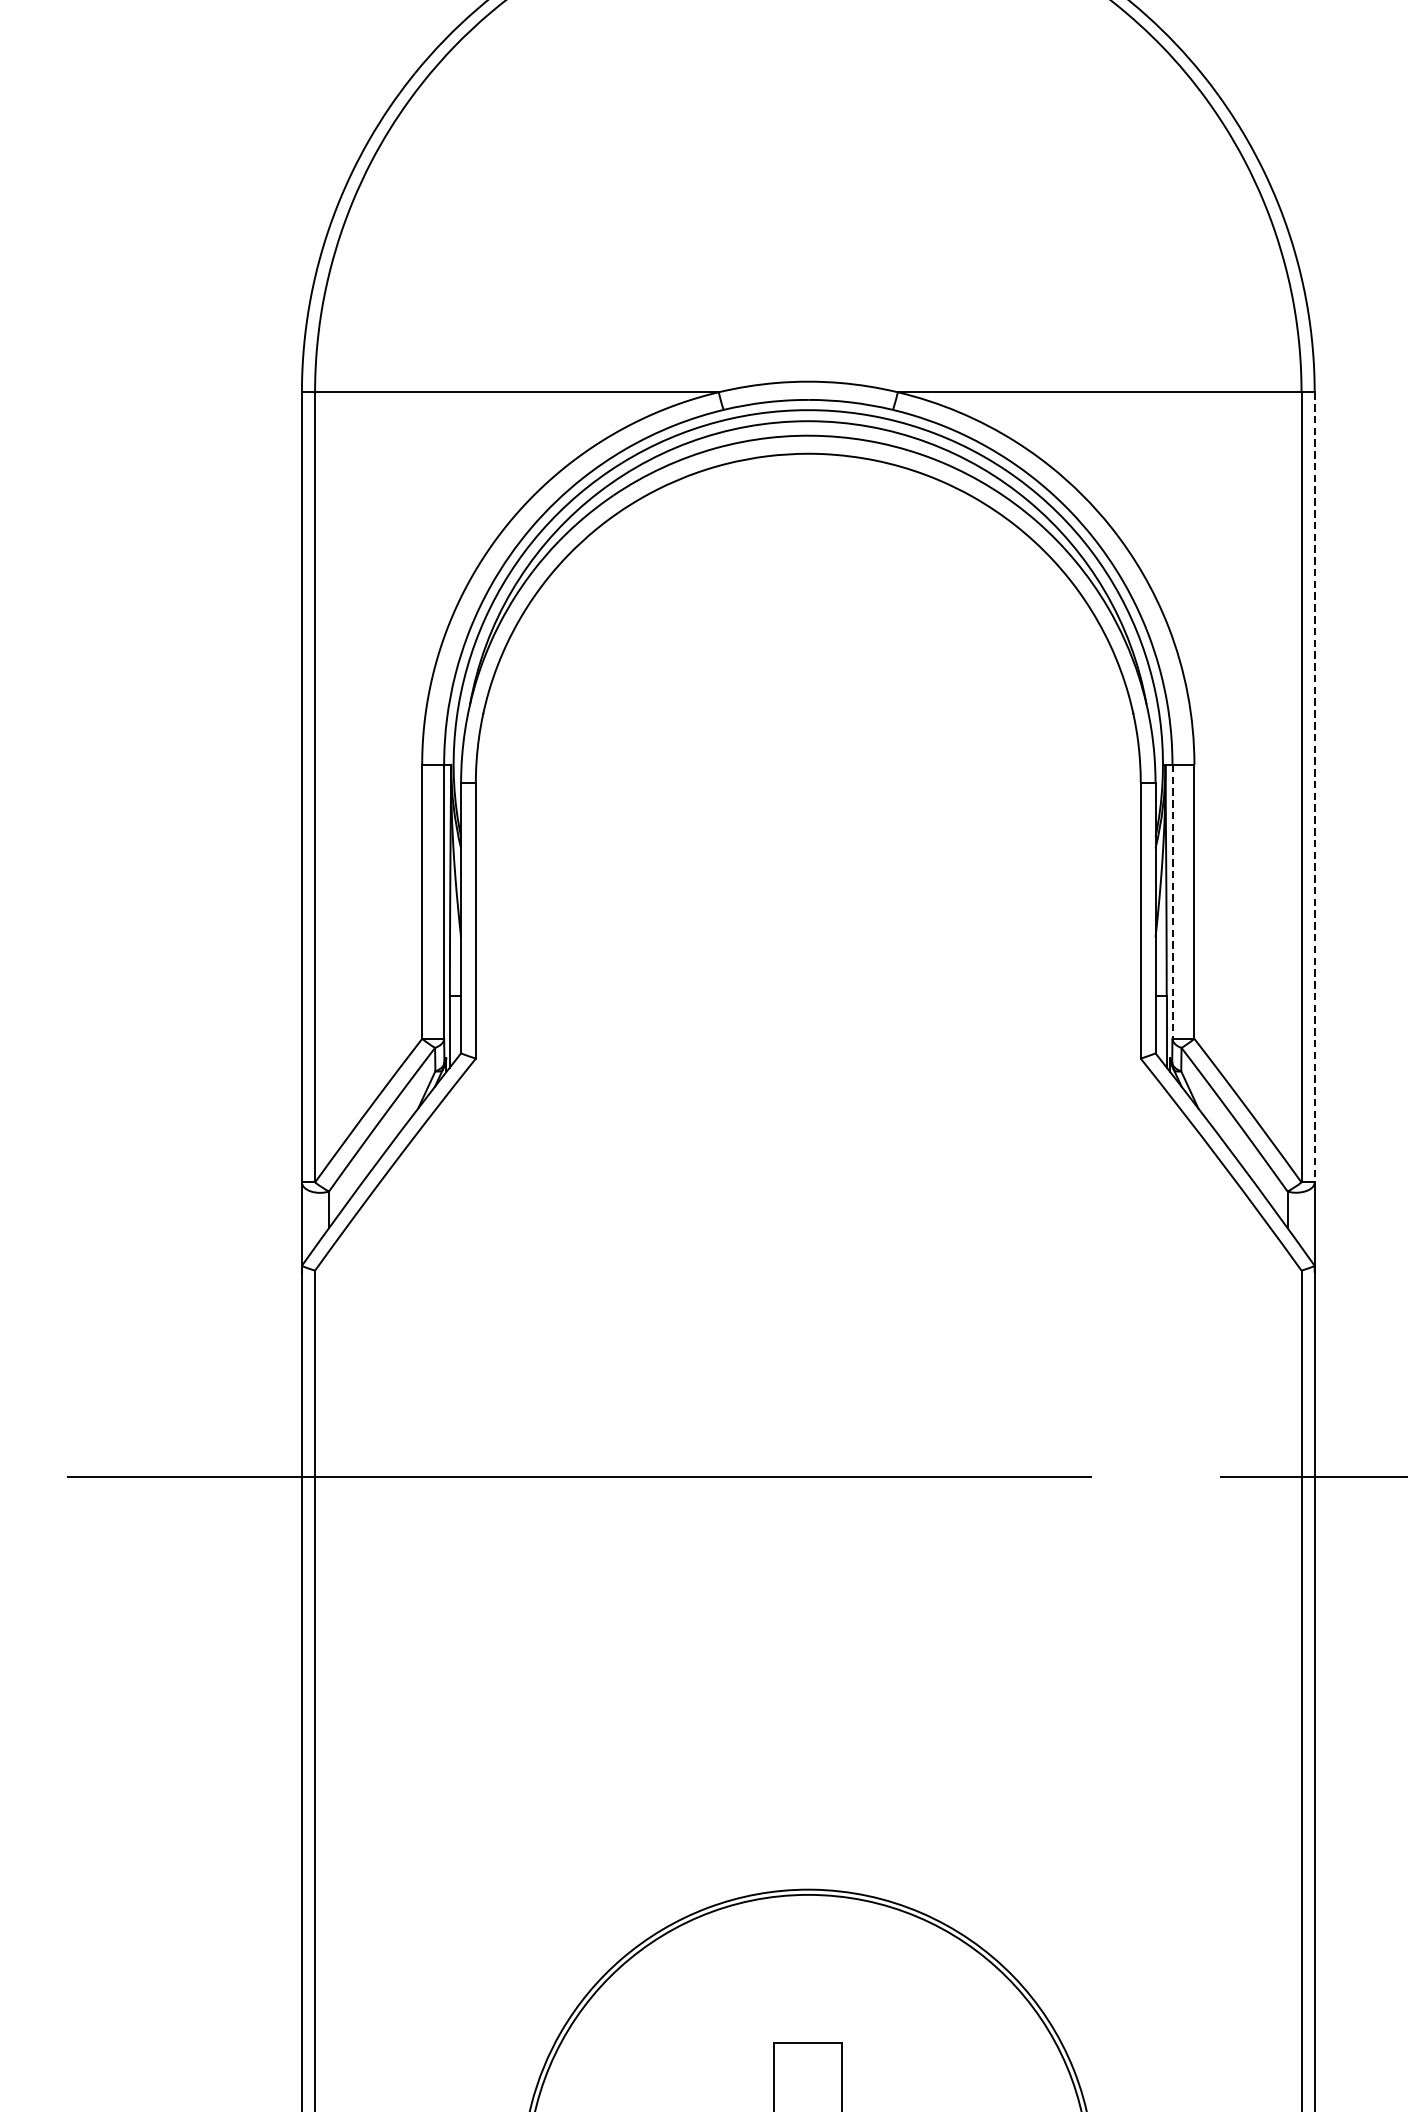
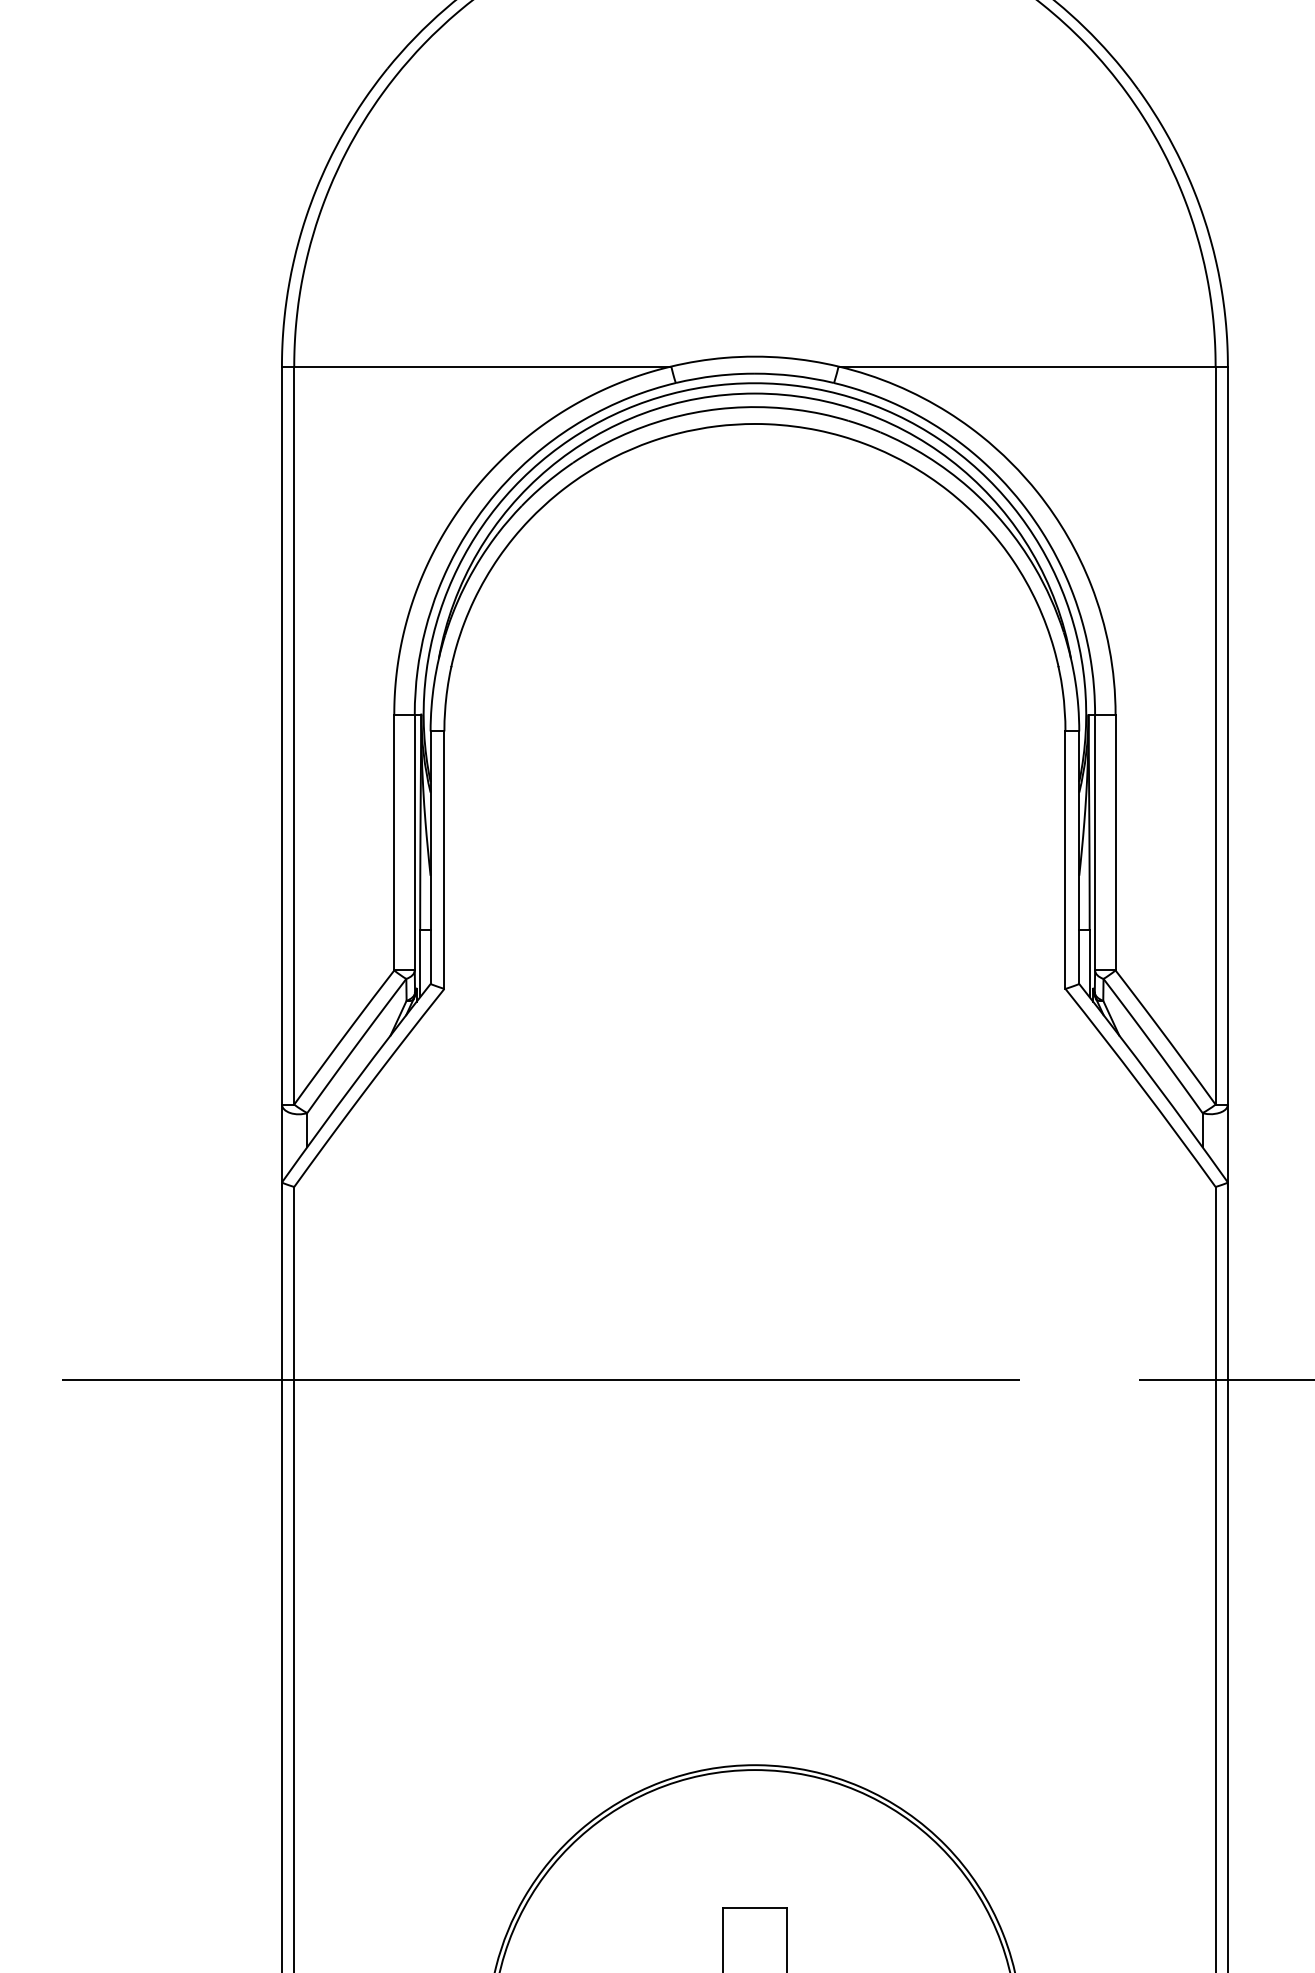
line: (1314, 788) -> (1227, 736), dashed -> solid
line: (1172, 901) -> (1095, 842), dashed -> solid

